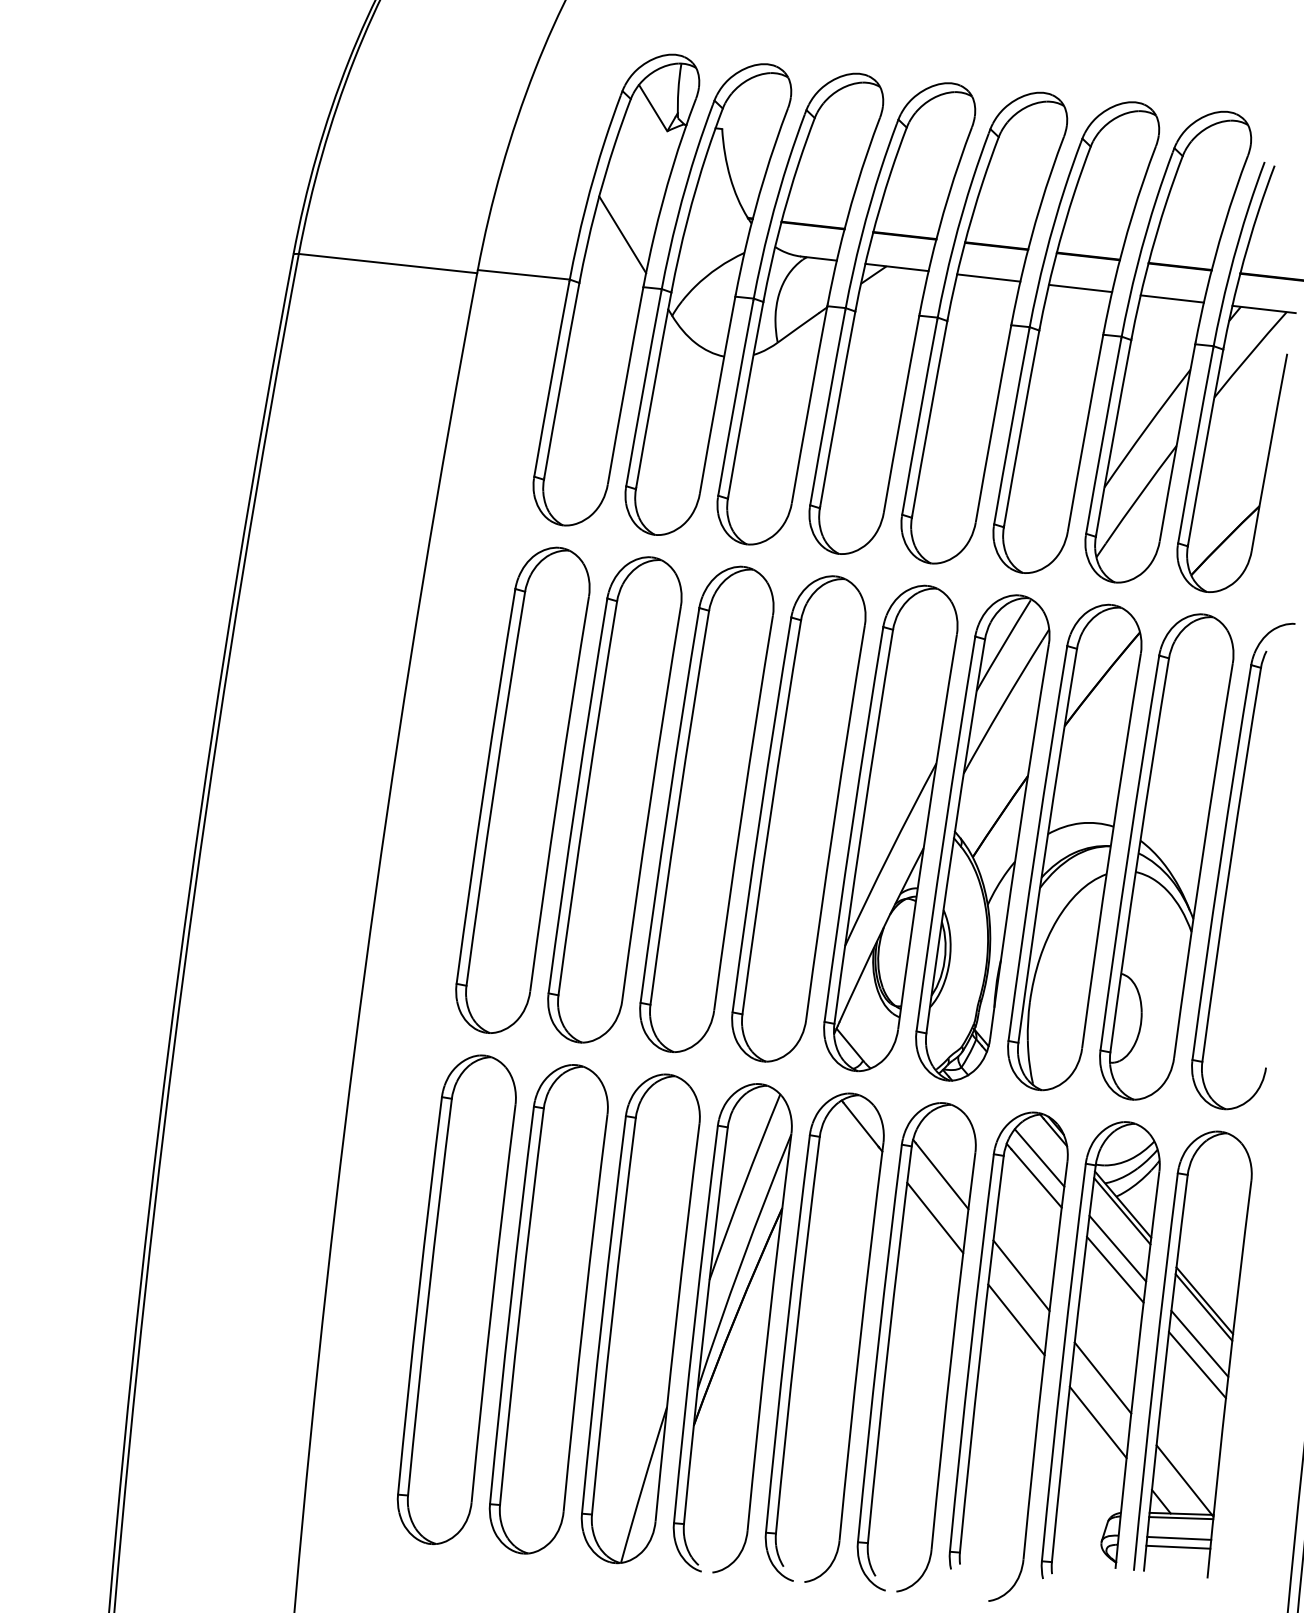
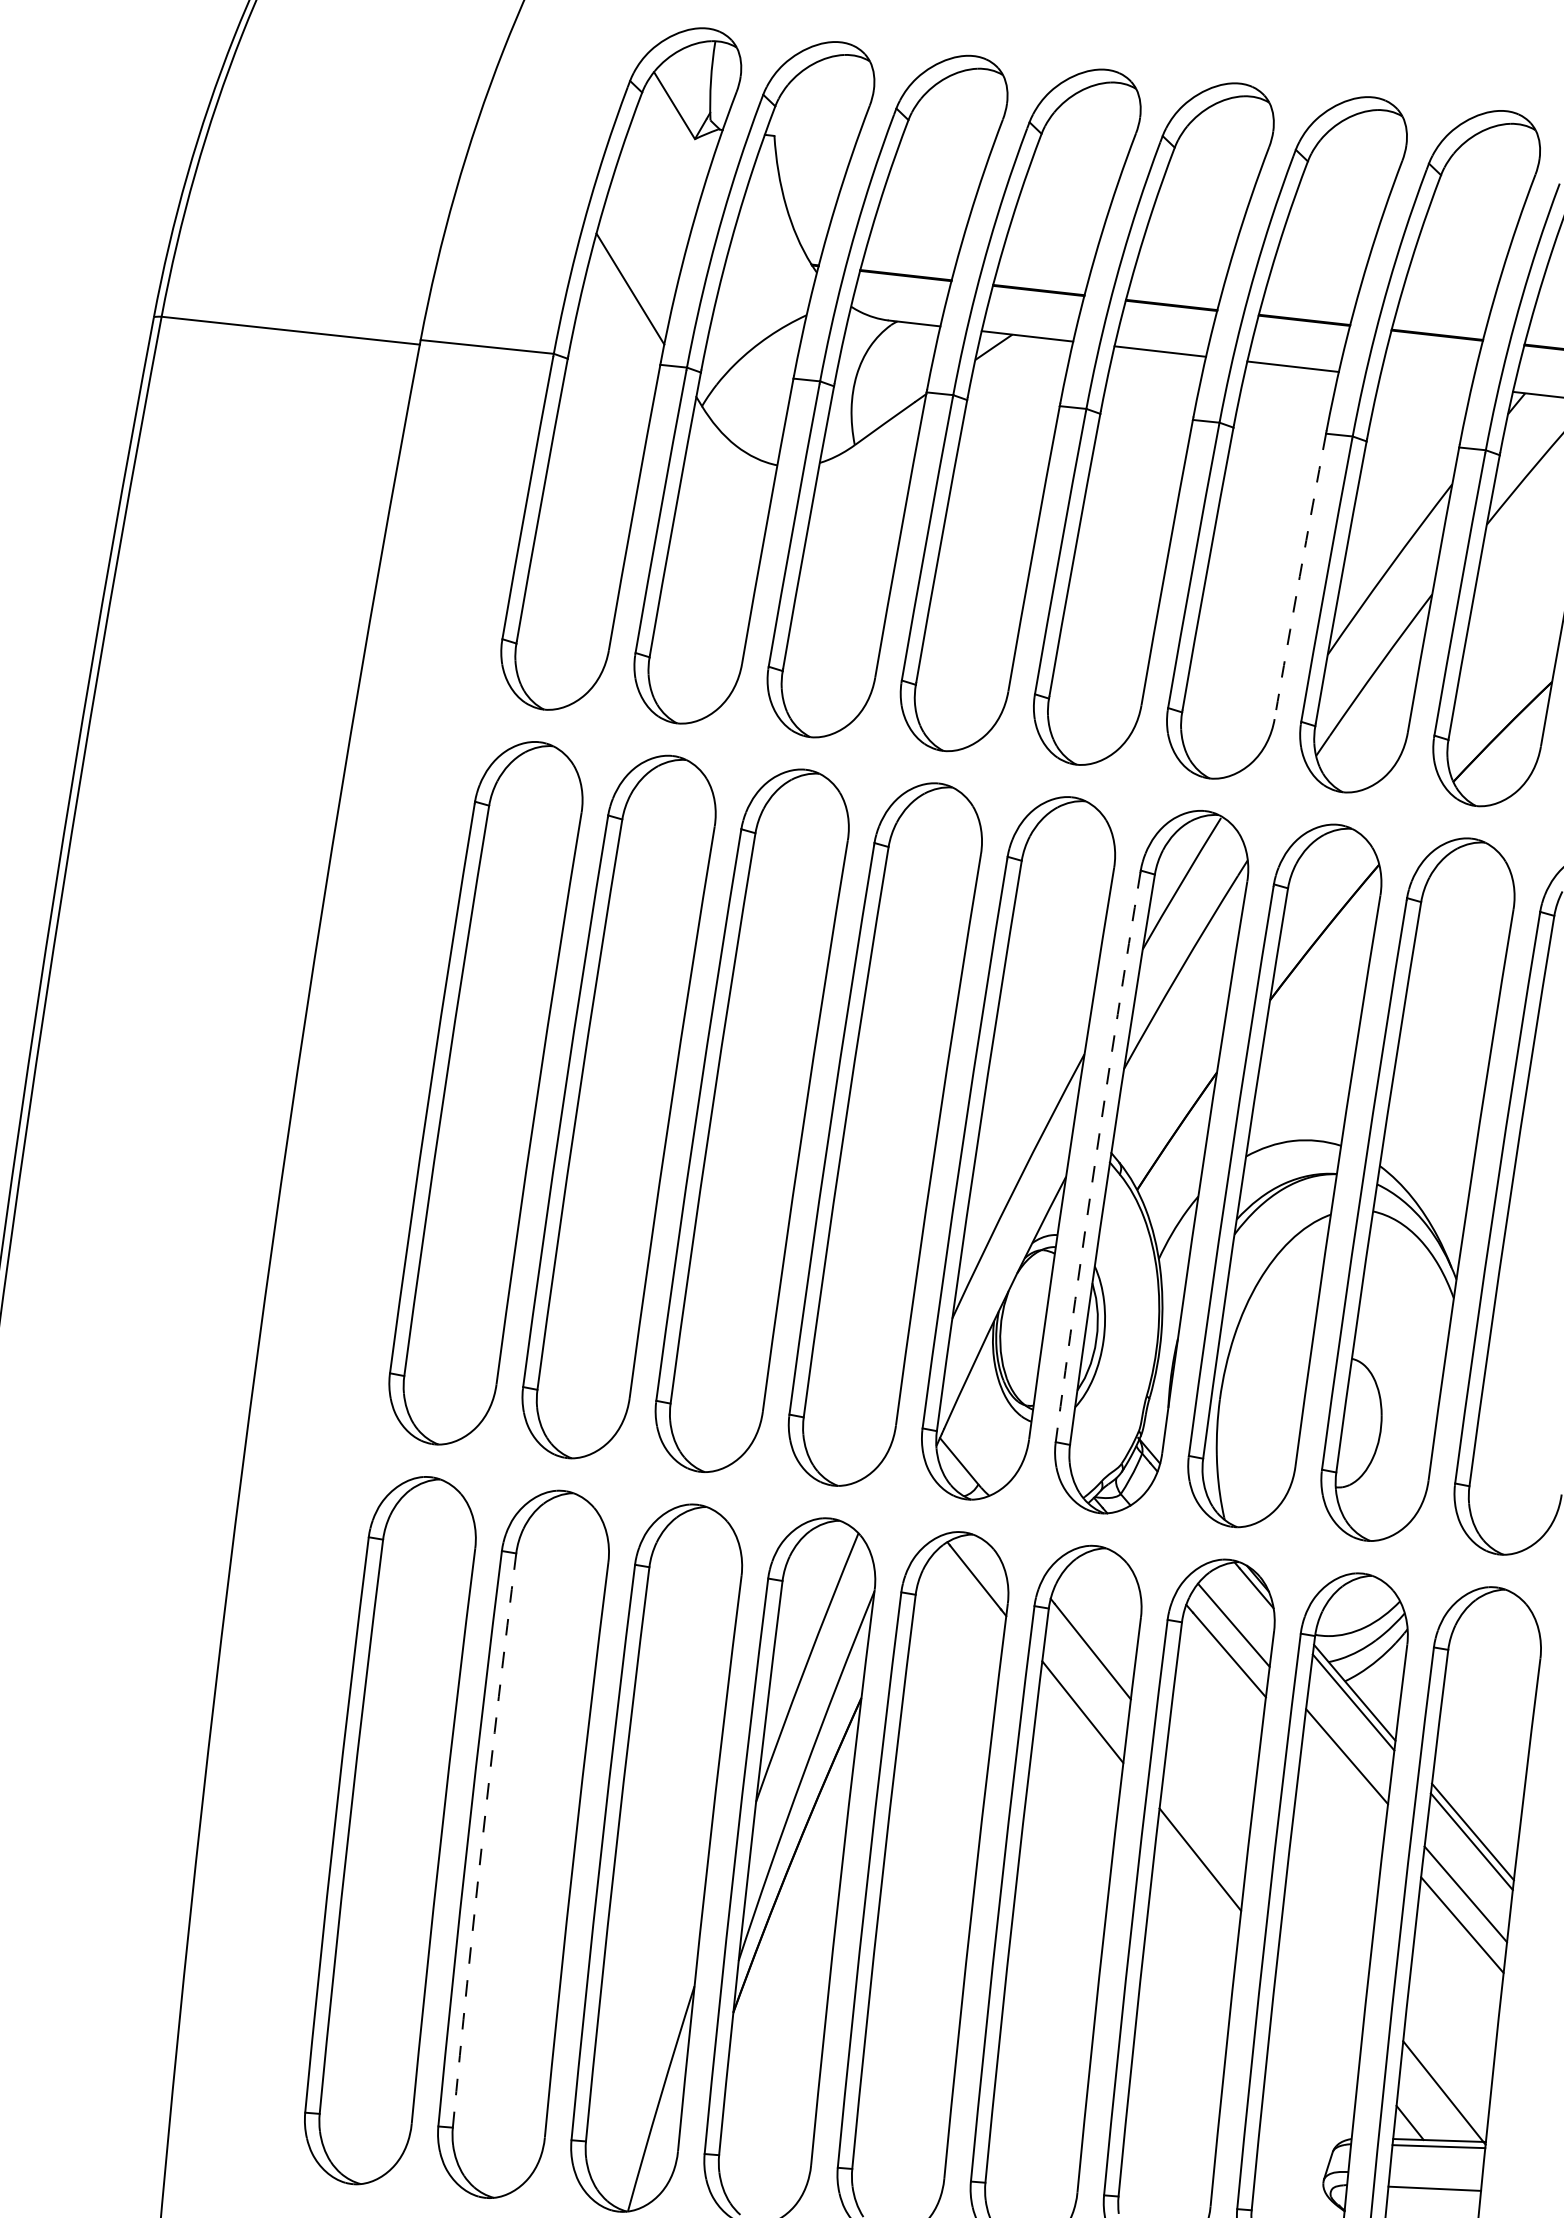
line: (1171, 298) -> (1424, 381), removed
arc: (1085, 433) -> (1300, 576), solid -> dashed
arc: (944, 834) -> (1096, 1157), solid -> dashed
line: (1114, 1269) -> (1342, 1786), removed
line: (1021, 1275) -> (1207, 1795), removed
arc: (520, 1306) -> (482, 1840), solid -> dashed
line: (1102, 1377) -> (1324, 1943), removed
line: (1097, 1422) -> (1317, 2008), removed
line: (1179, 1537) -> (1436, 2174), removed

